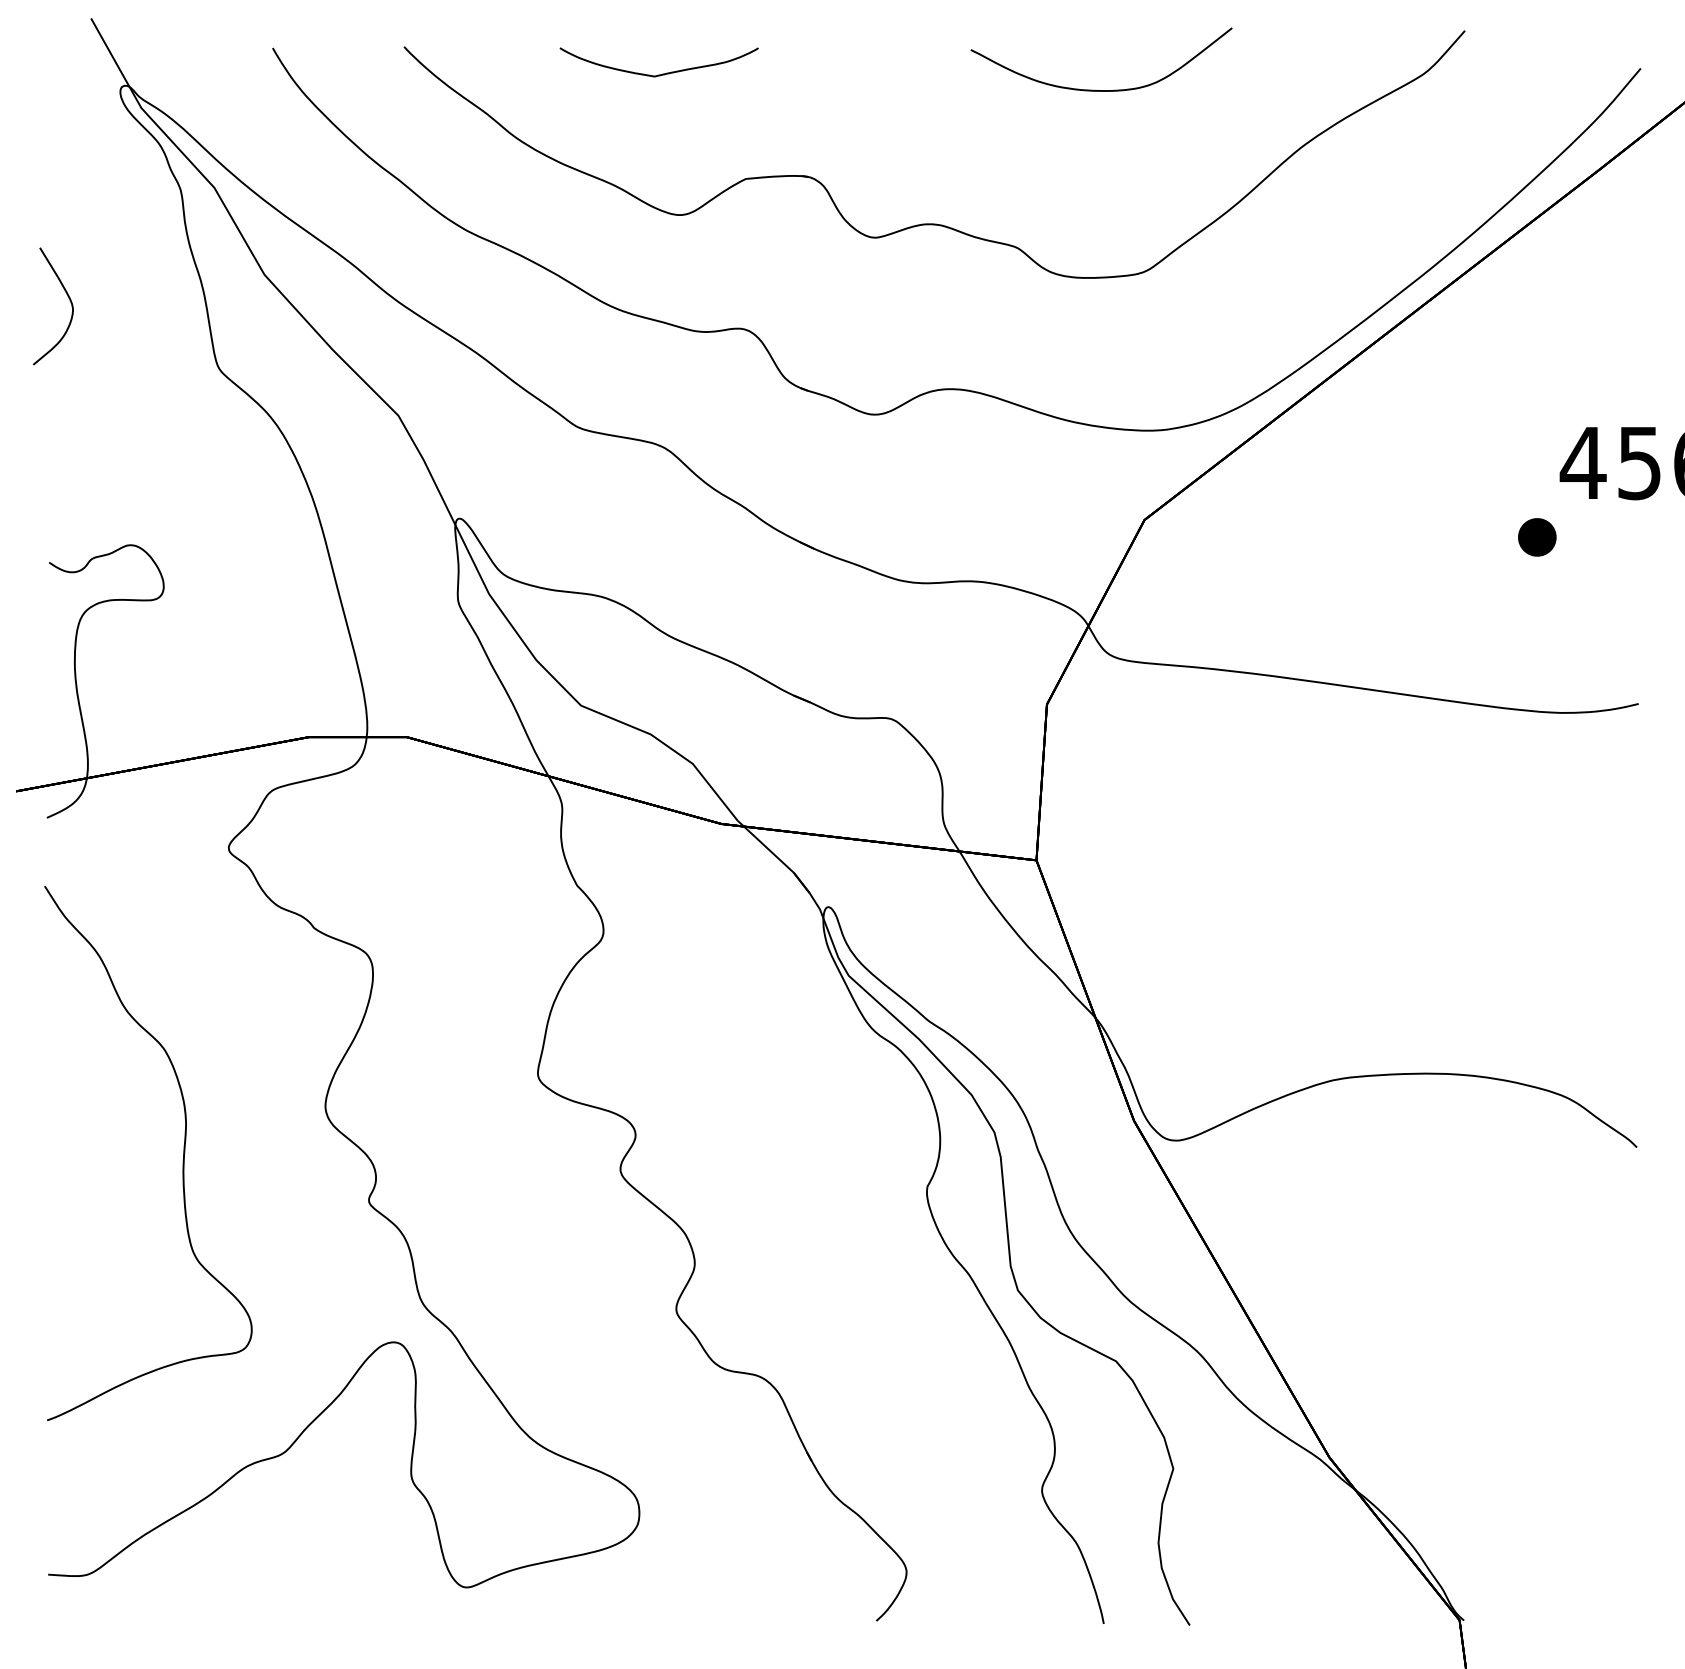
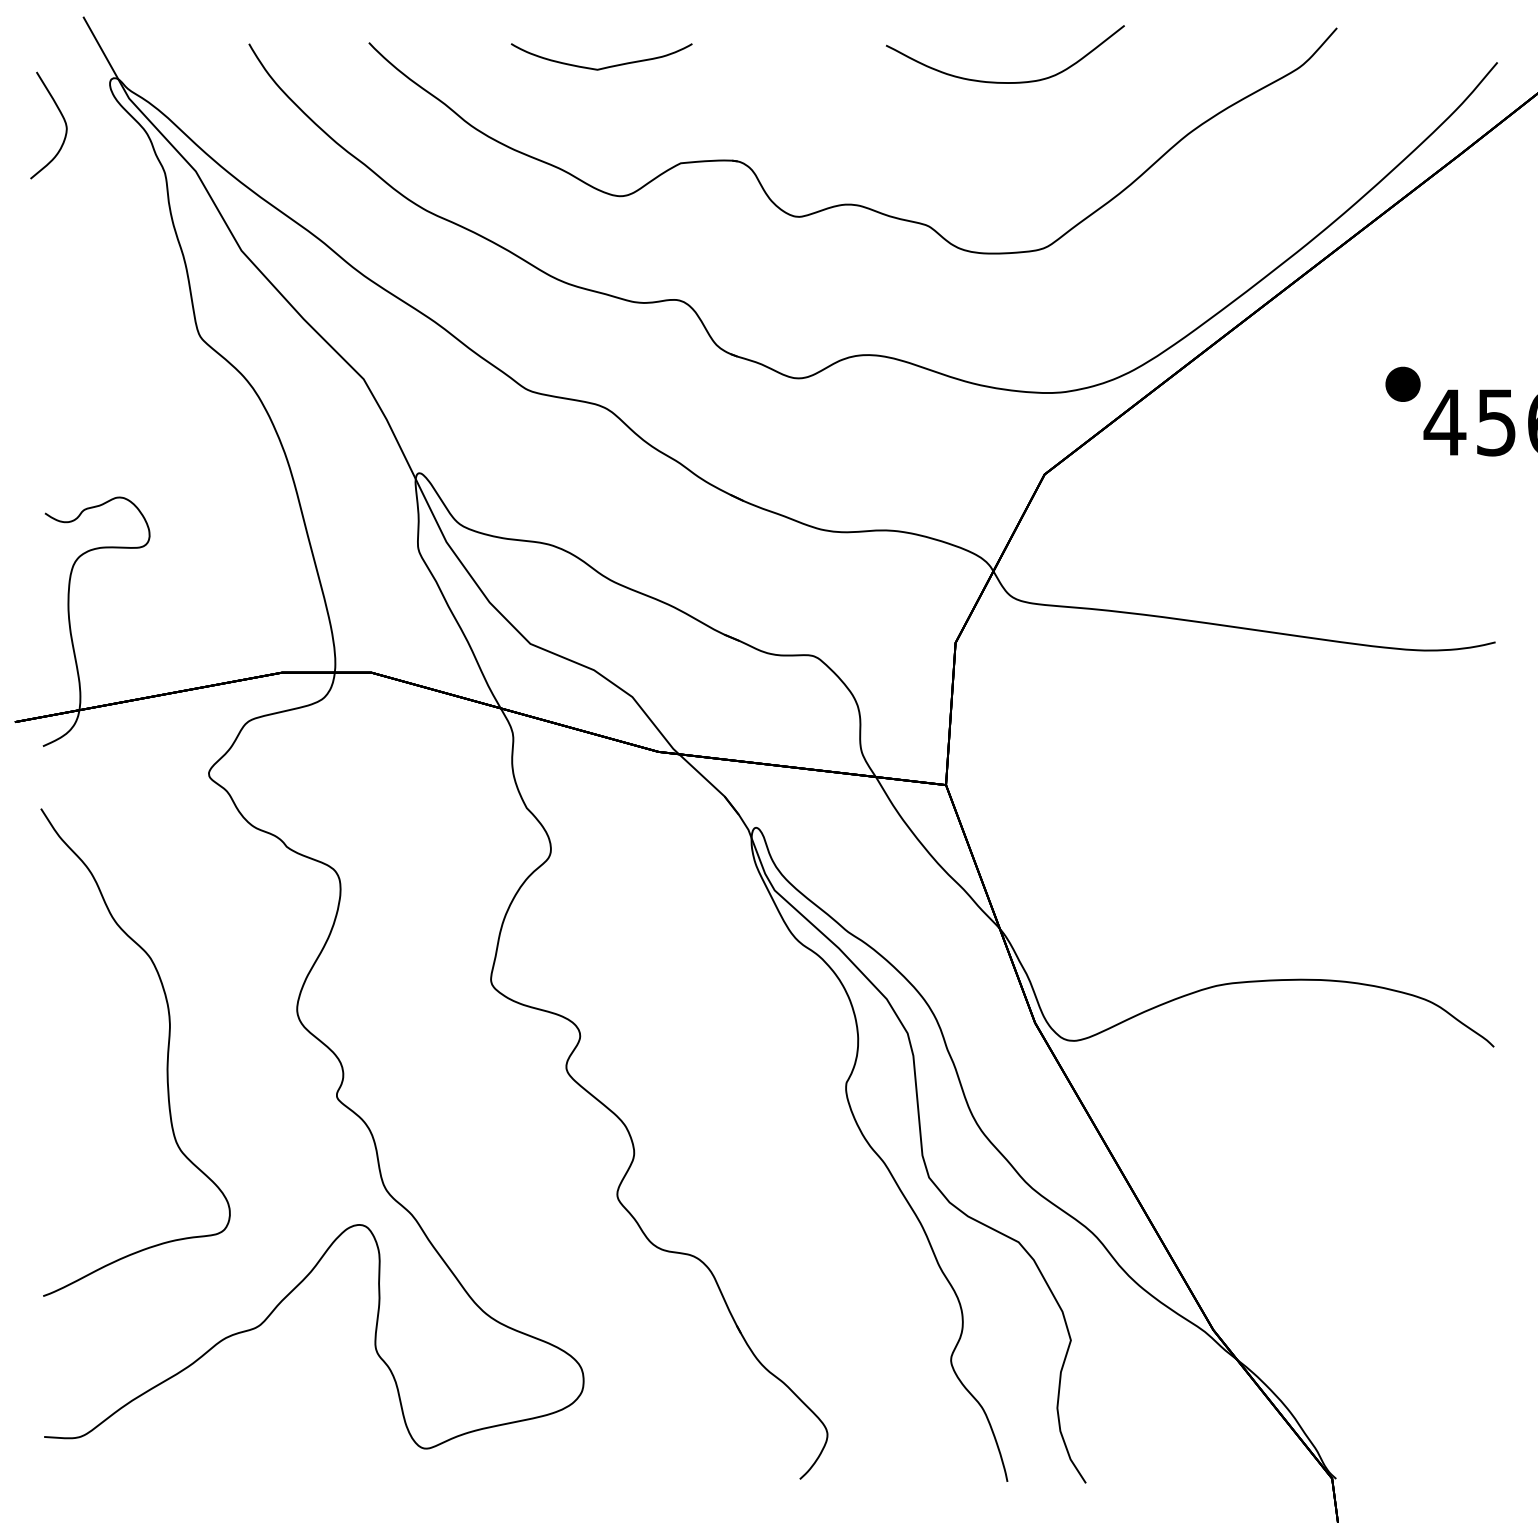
curve: (68, 298) -> (62, 118), moved
part: (1536, 536) -> (1402, 383), moved

